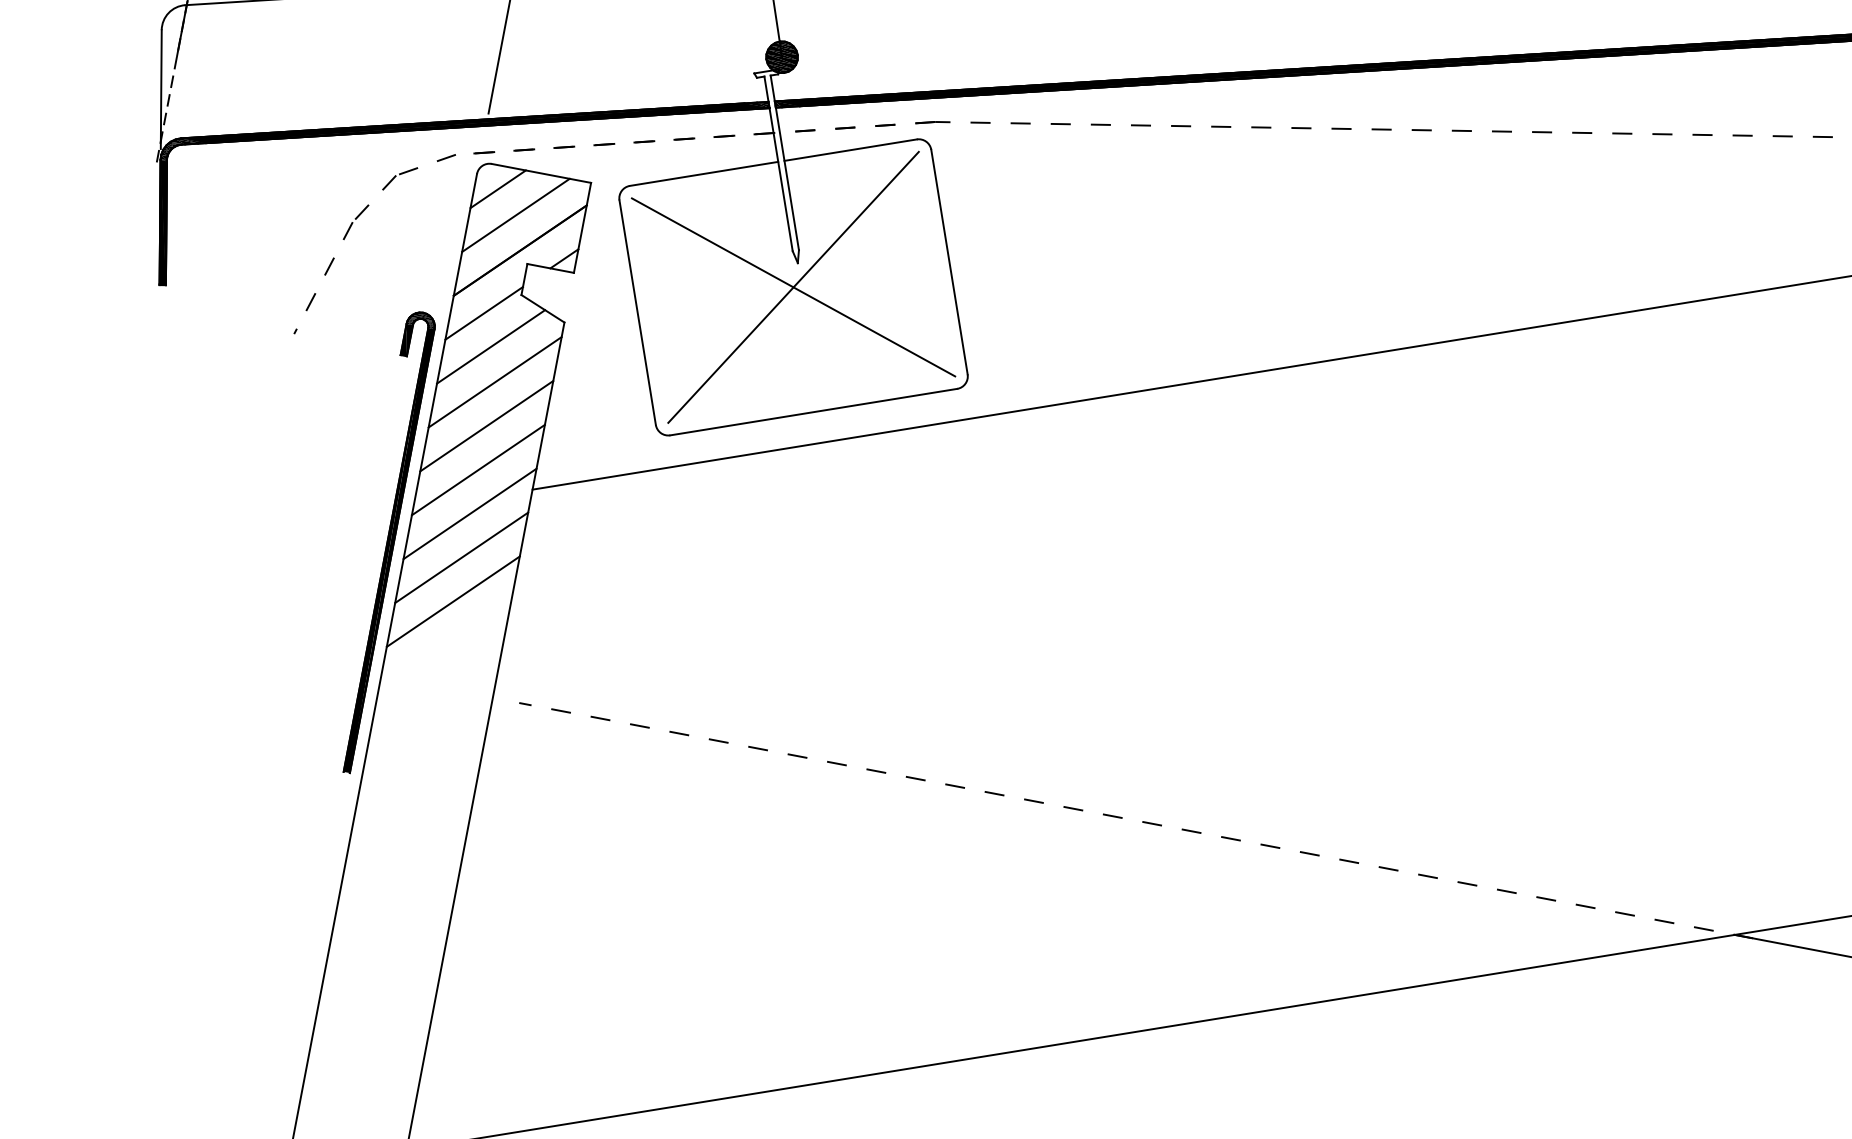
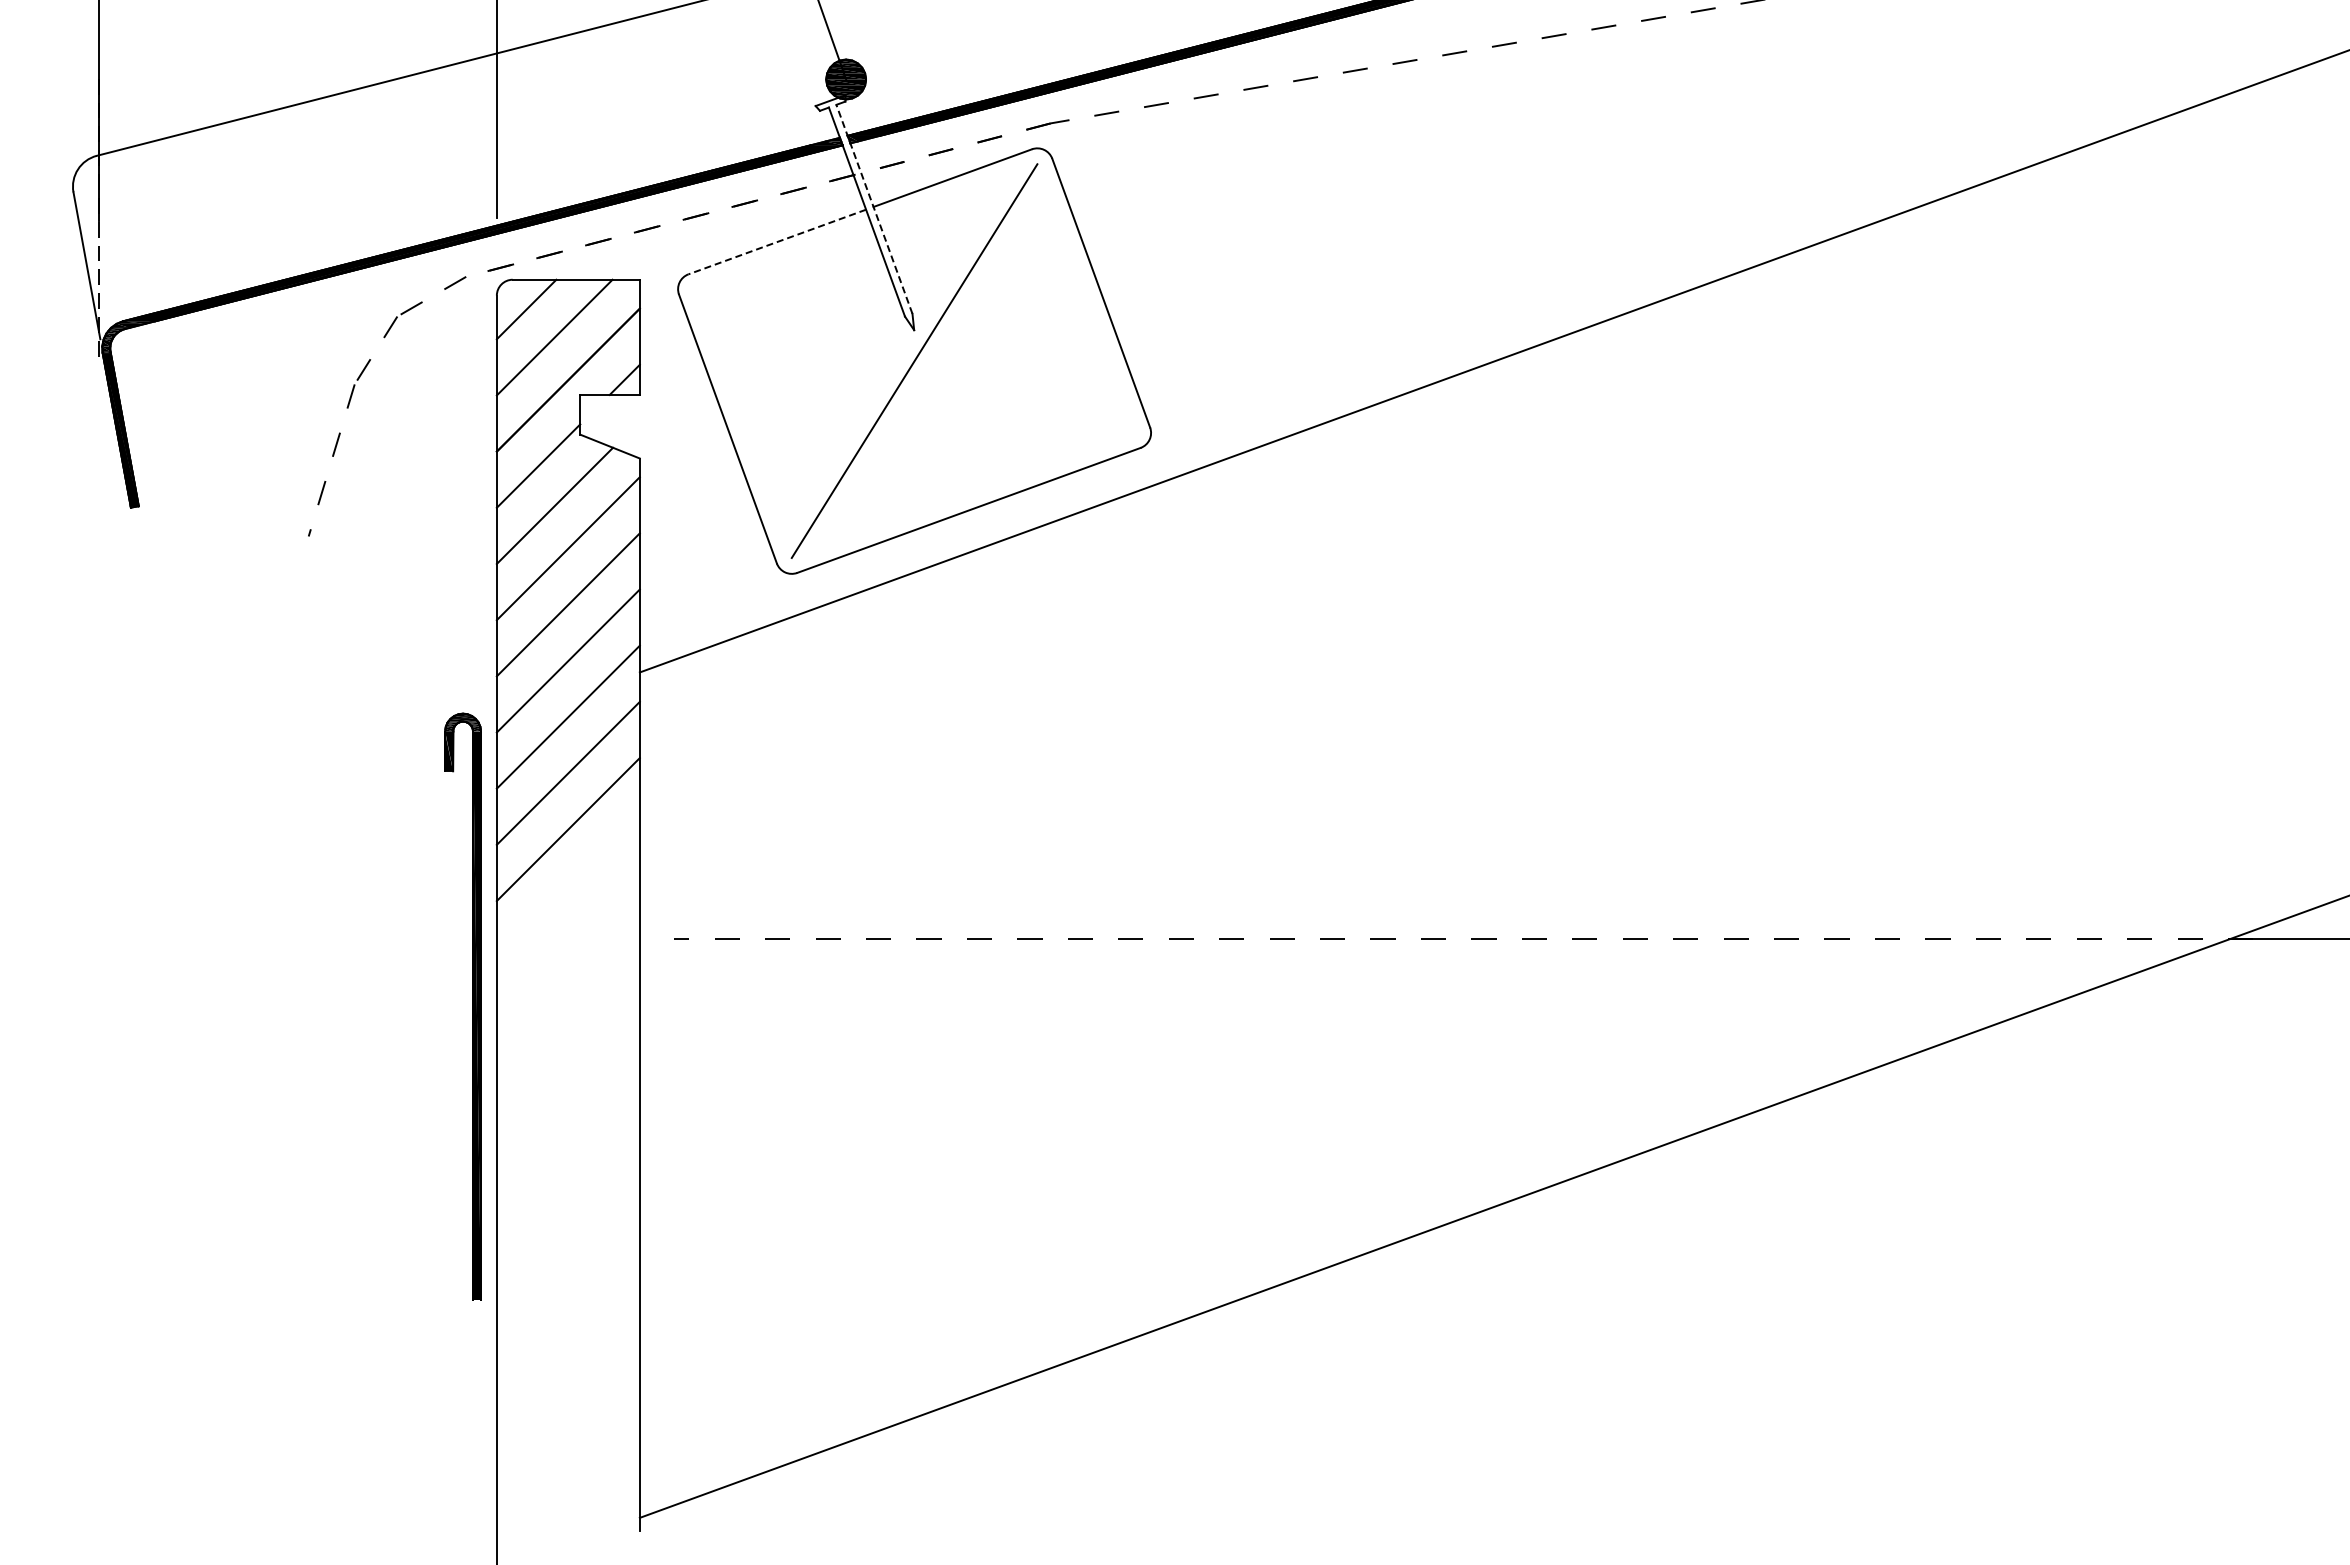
line: (784, 162) -> (874, 208), solid -> dashed
line: (703, 174) -> (776, 242), solid -> dashed
line: (793, 287) -> (914, 361), removed
part: (386, 542) -> (472, 1006), moved

